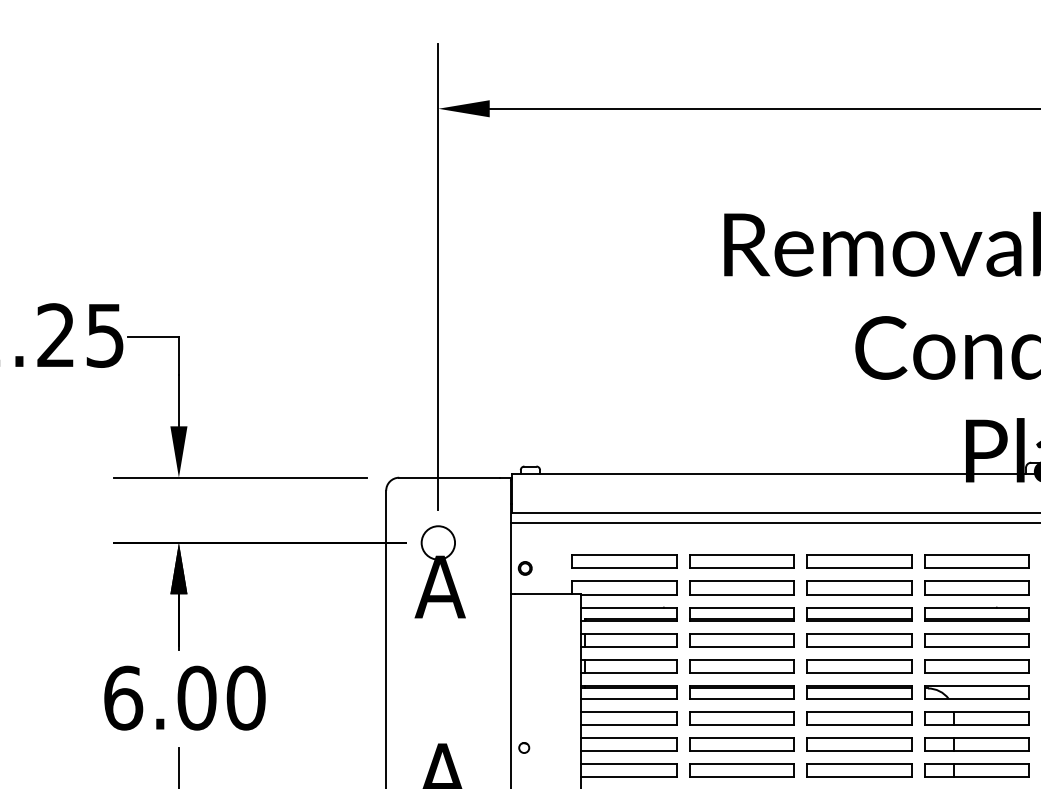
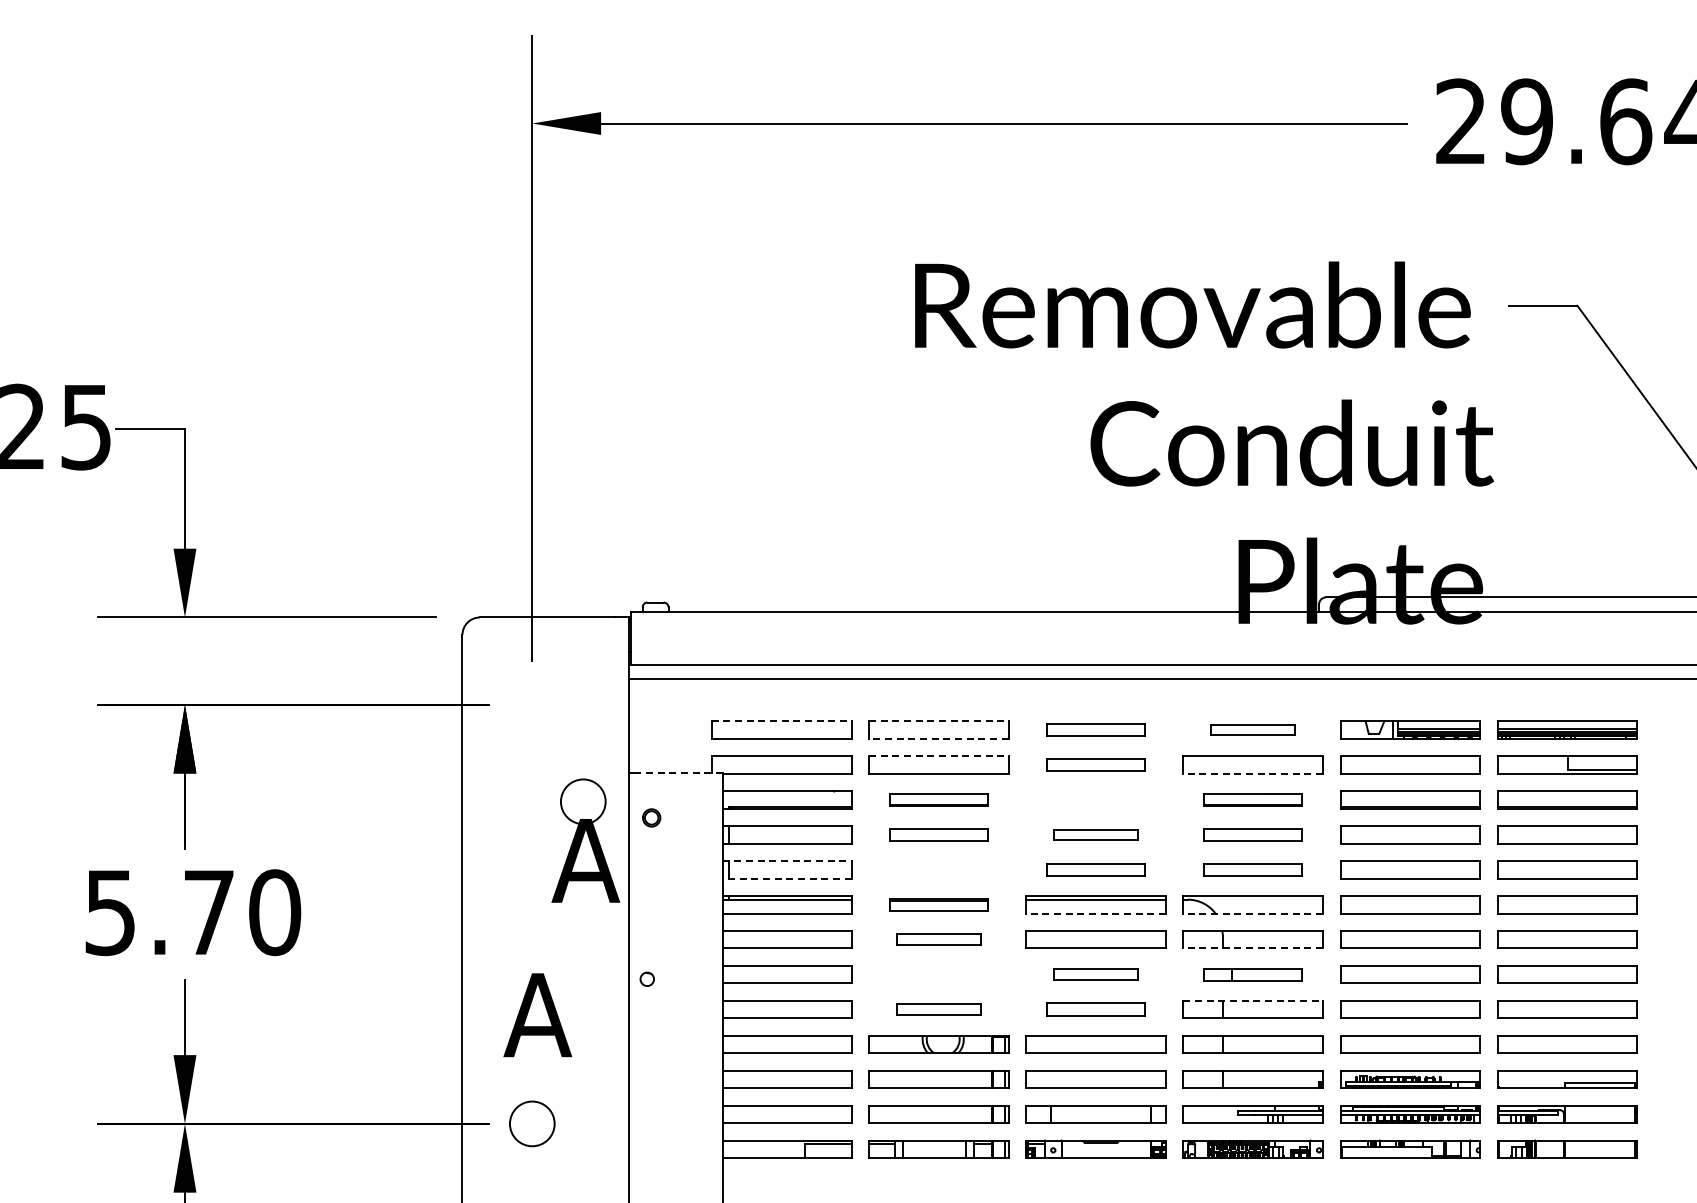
line: (624, 555) -> (781, 721), solid -> dashed
line: (741, 555) -> (938, 721), solid -> dashed
part: (859, 561) -> (1095, 729), size x0.7
part: (976, 561) -> (1252, 729), size x0.6
part: (525, 568) -> (651, 817), moved
line: (741, 568) -> (938, 738), solid -> dashed
part: (439, 571) -> (585, 840), moved
line: (741, 581) -> (938, 756), solid -> dashed
part: (859, 587) -> (1095, 764), size x0.7
line: (548, 594) -> (679, 773), solid -> dashed
line: (977, 594) -> (1253, 773), solid -> dashed
part: (741, 613) -> (938, 799), size x0.7
part: (859, 613) -> (1095, 799), removed
part: (976, 613) -> (1252, 799), size x0.7
part: (741, 639) -> (938, 834), size x0.7
part: (859, 639) -> (1095, 834), size x0.6
part: (976, 639) -> (1252, 834), size x0.7
line: (628, 659) -> (787, 861), solid -> dashed
part: (741, 665) -> (938, 869), removed
part: (859, 665) -> (1095, 869), size x0.7
part: (976, 665) -> (1252, 869), size x0.7
line: (628, 672) -> (786, 878), solid -> dashed
part: (741, 692) -> (938, 904), size x0.7
text: (160, 698) -> (160, 912), 6.00 -> 5.70
line: (859, 698) -> (1096, 913), solid -> dashed
line: (977, 698) -> (1253, 913), solid -> dashed
part: (741, 718) -> (938, 939), size x0.6
line: (977, 724) -> (1253, 948), solid -> dashed
part: (741, 744) -> (938, 974), removed
part: (859, 744) -> (1095, 974), size x0.6
part: (976, 744) -> (1252, 974), size x0.7
line: (977, 763) -> (1253, 1000), solid -> dashed
part: (741, 770) -> (938, 1009), size x0.6
part: (859, 770) -> (1095, 1009), size x0.7

